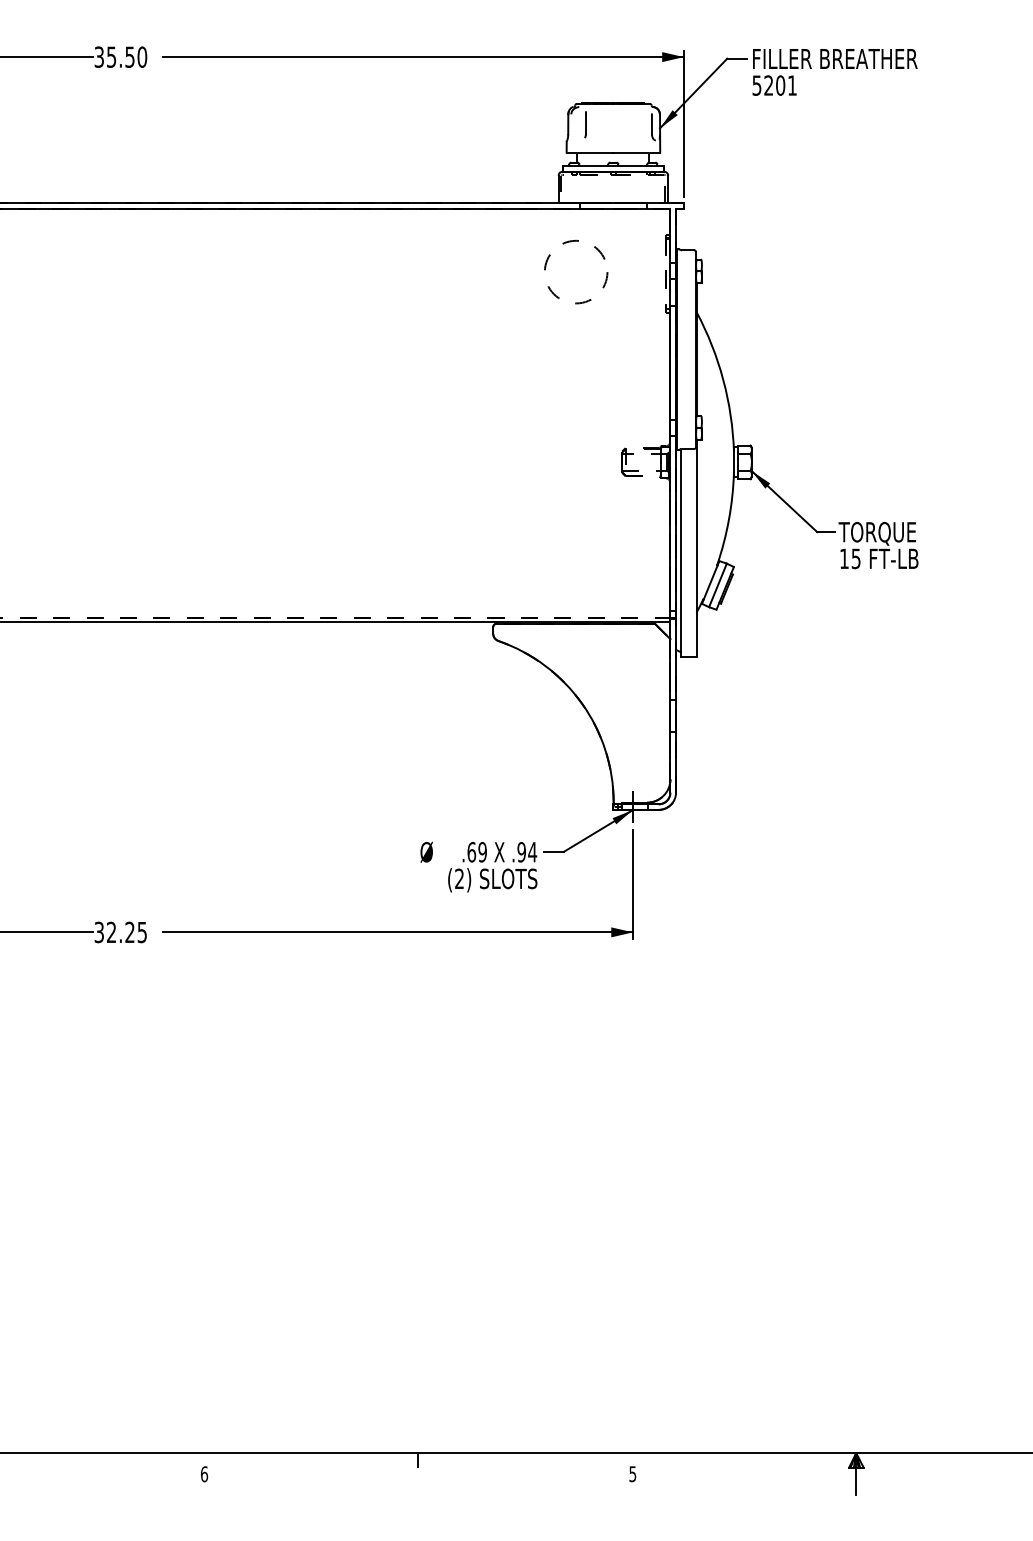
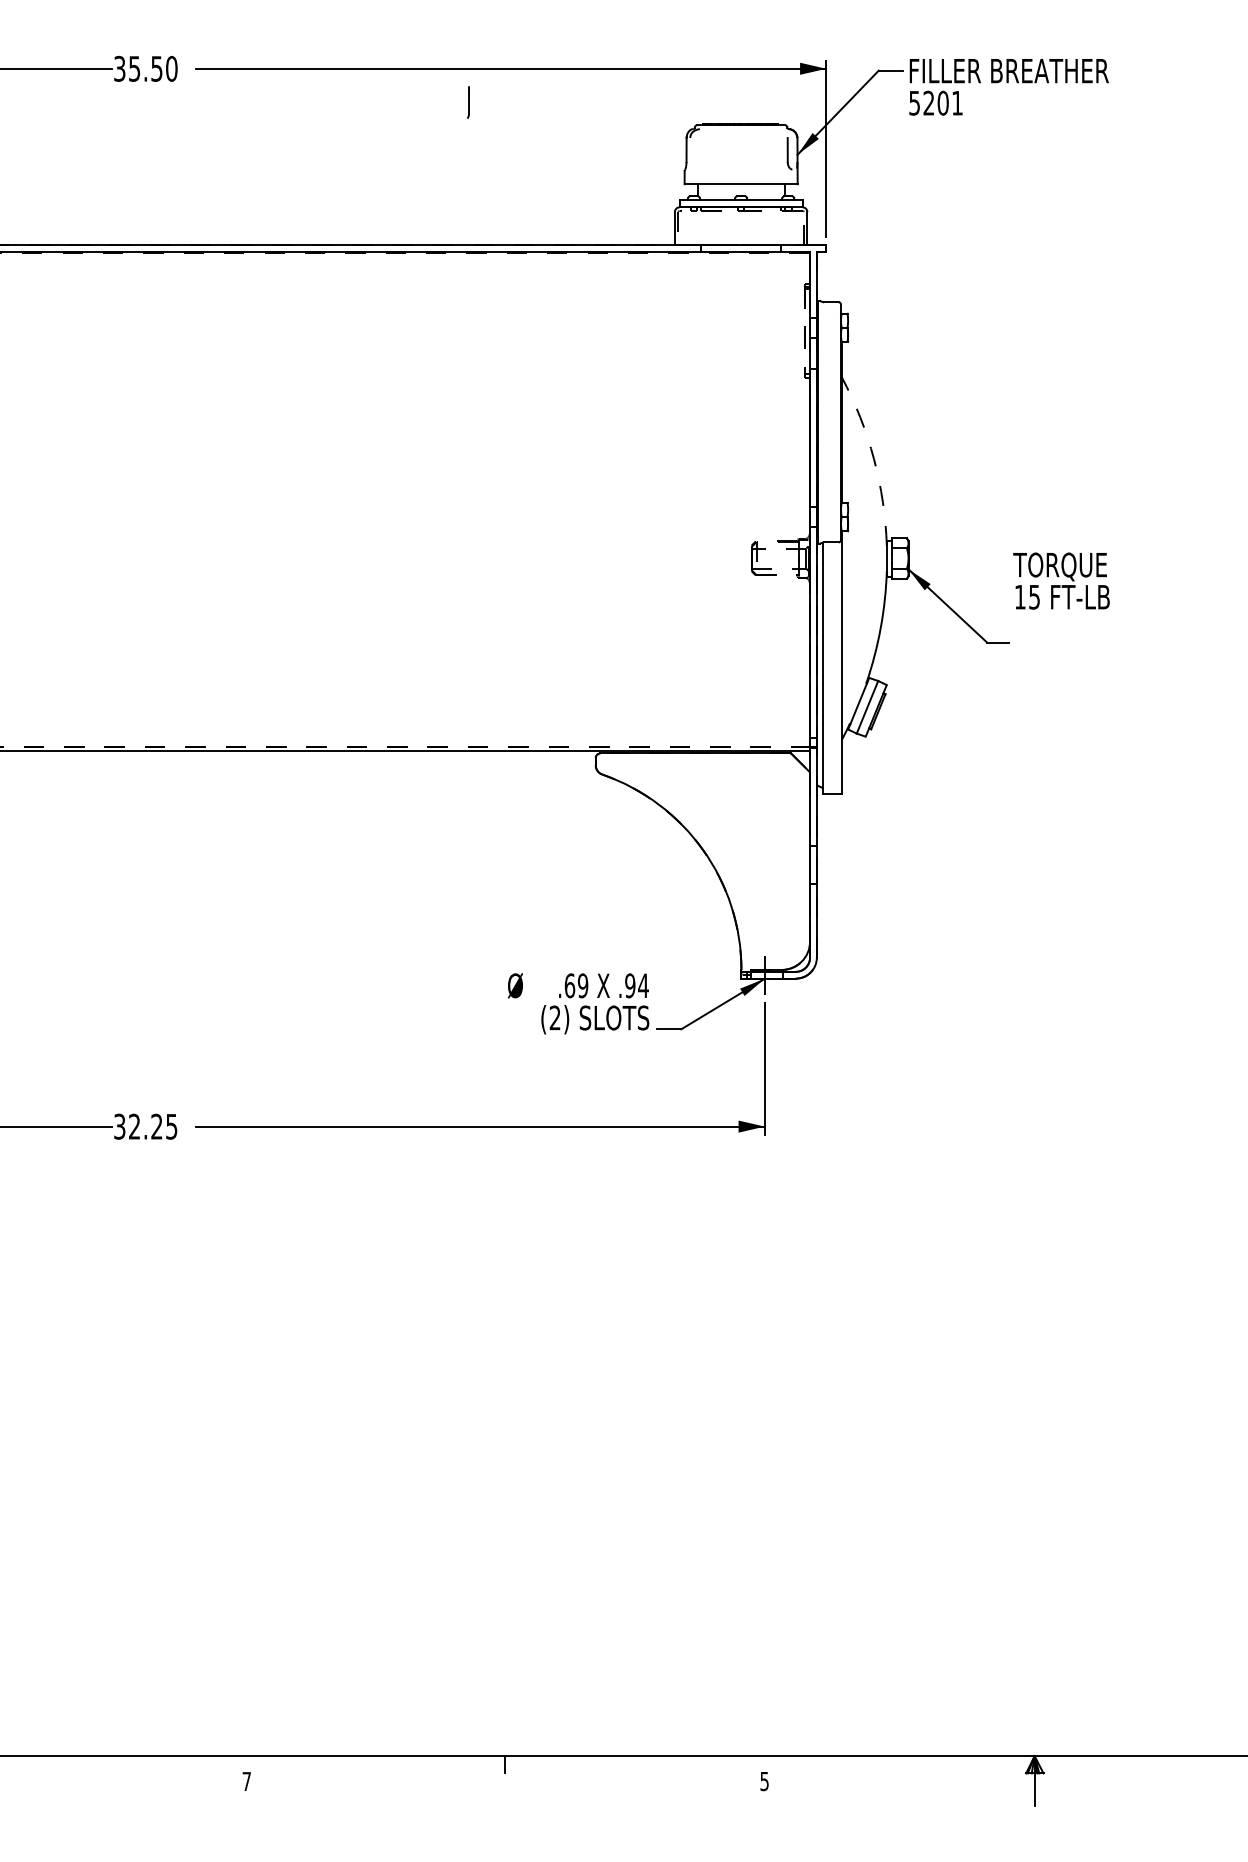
line: (585, 124) -> (468, 102), moved
circle: (575, 271) -> (695, 328), removed
arc: (722, 380) -> (873, 459), solid -> dashed
text: (878, 545) -> (1061, 580), moved
text: (478, 866) -> (578, 1003), moved
text: (204, 1474) -> (246, 1781), 6 -> 7

